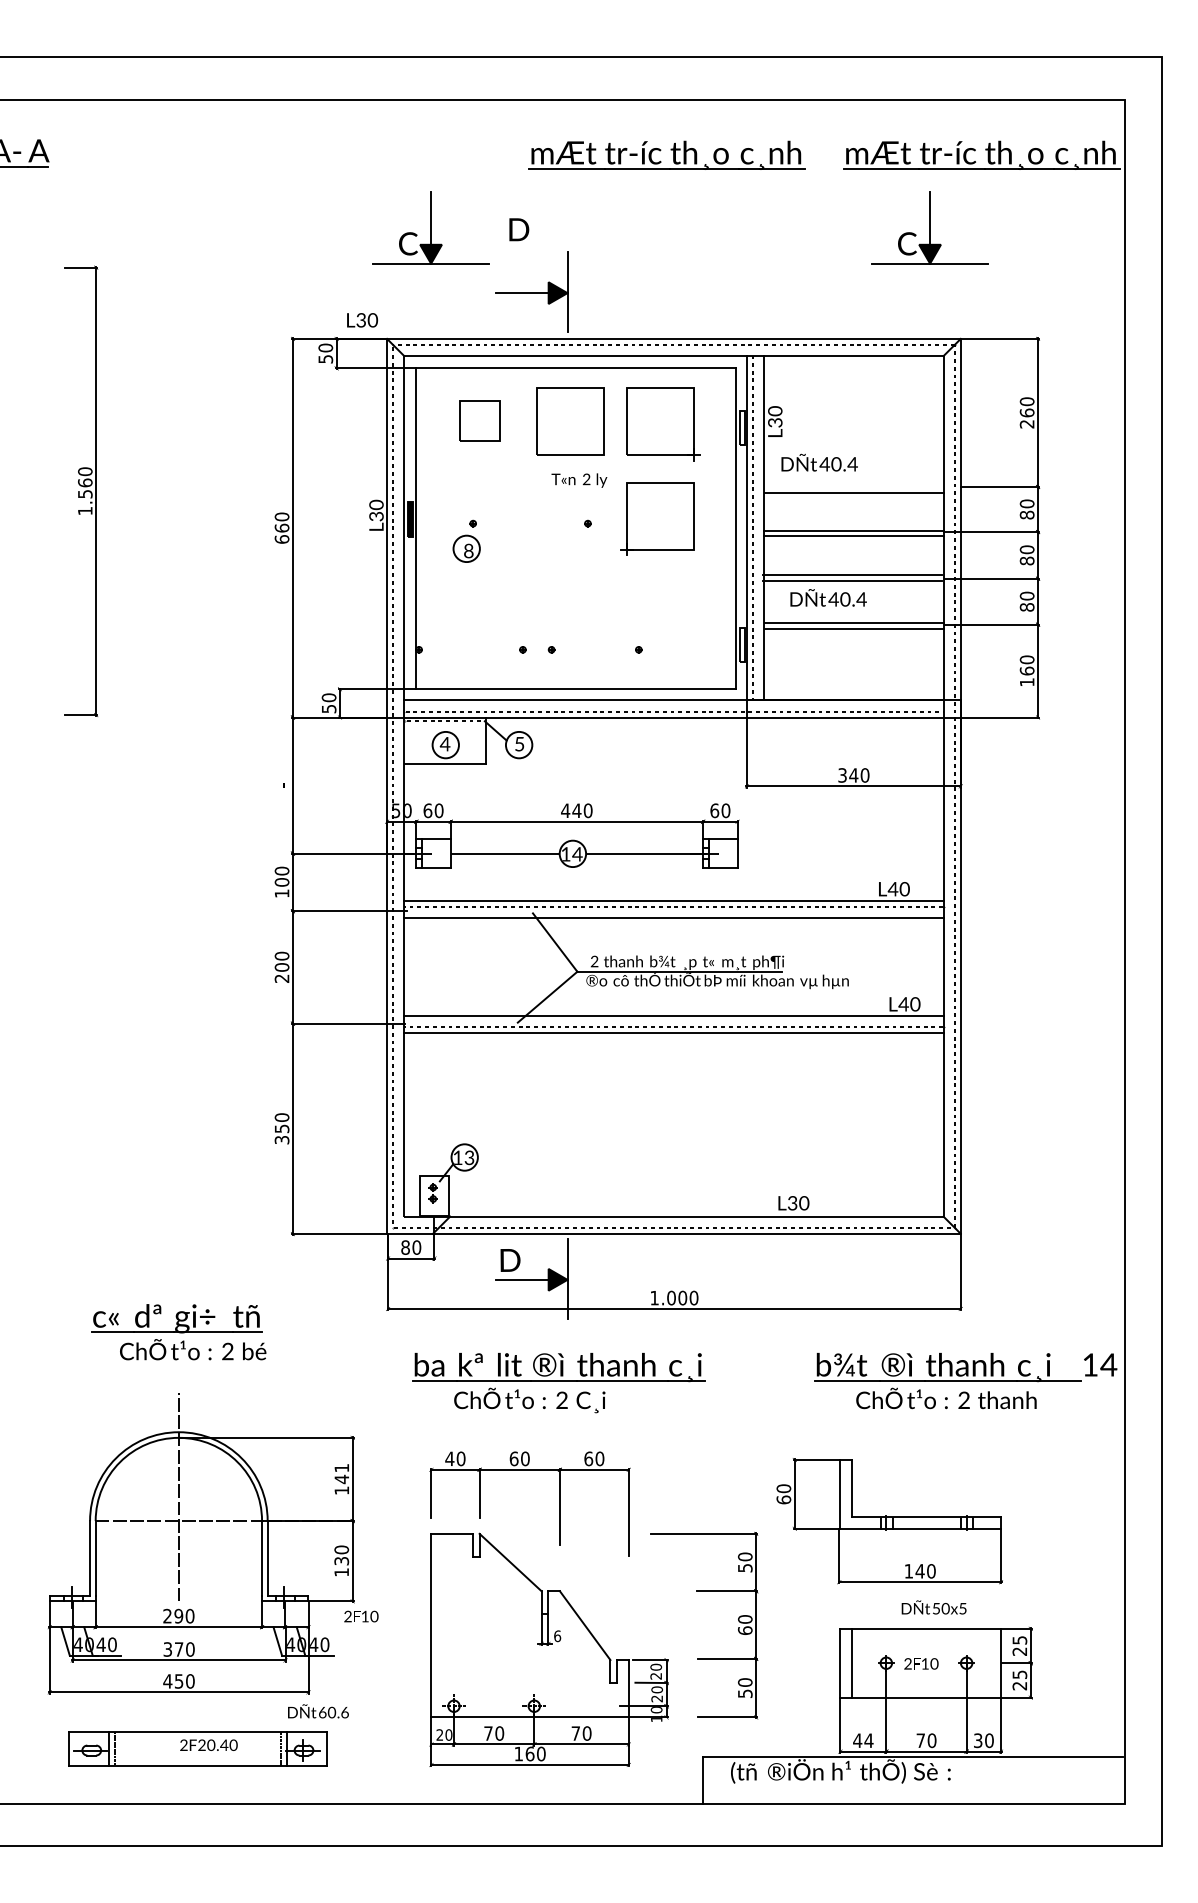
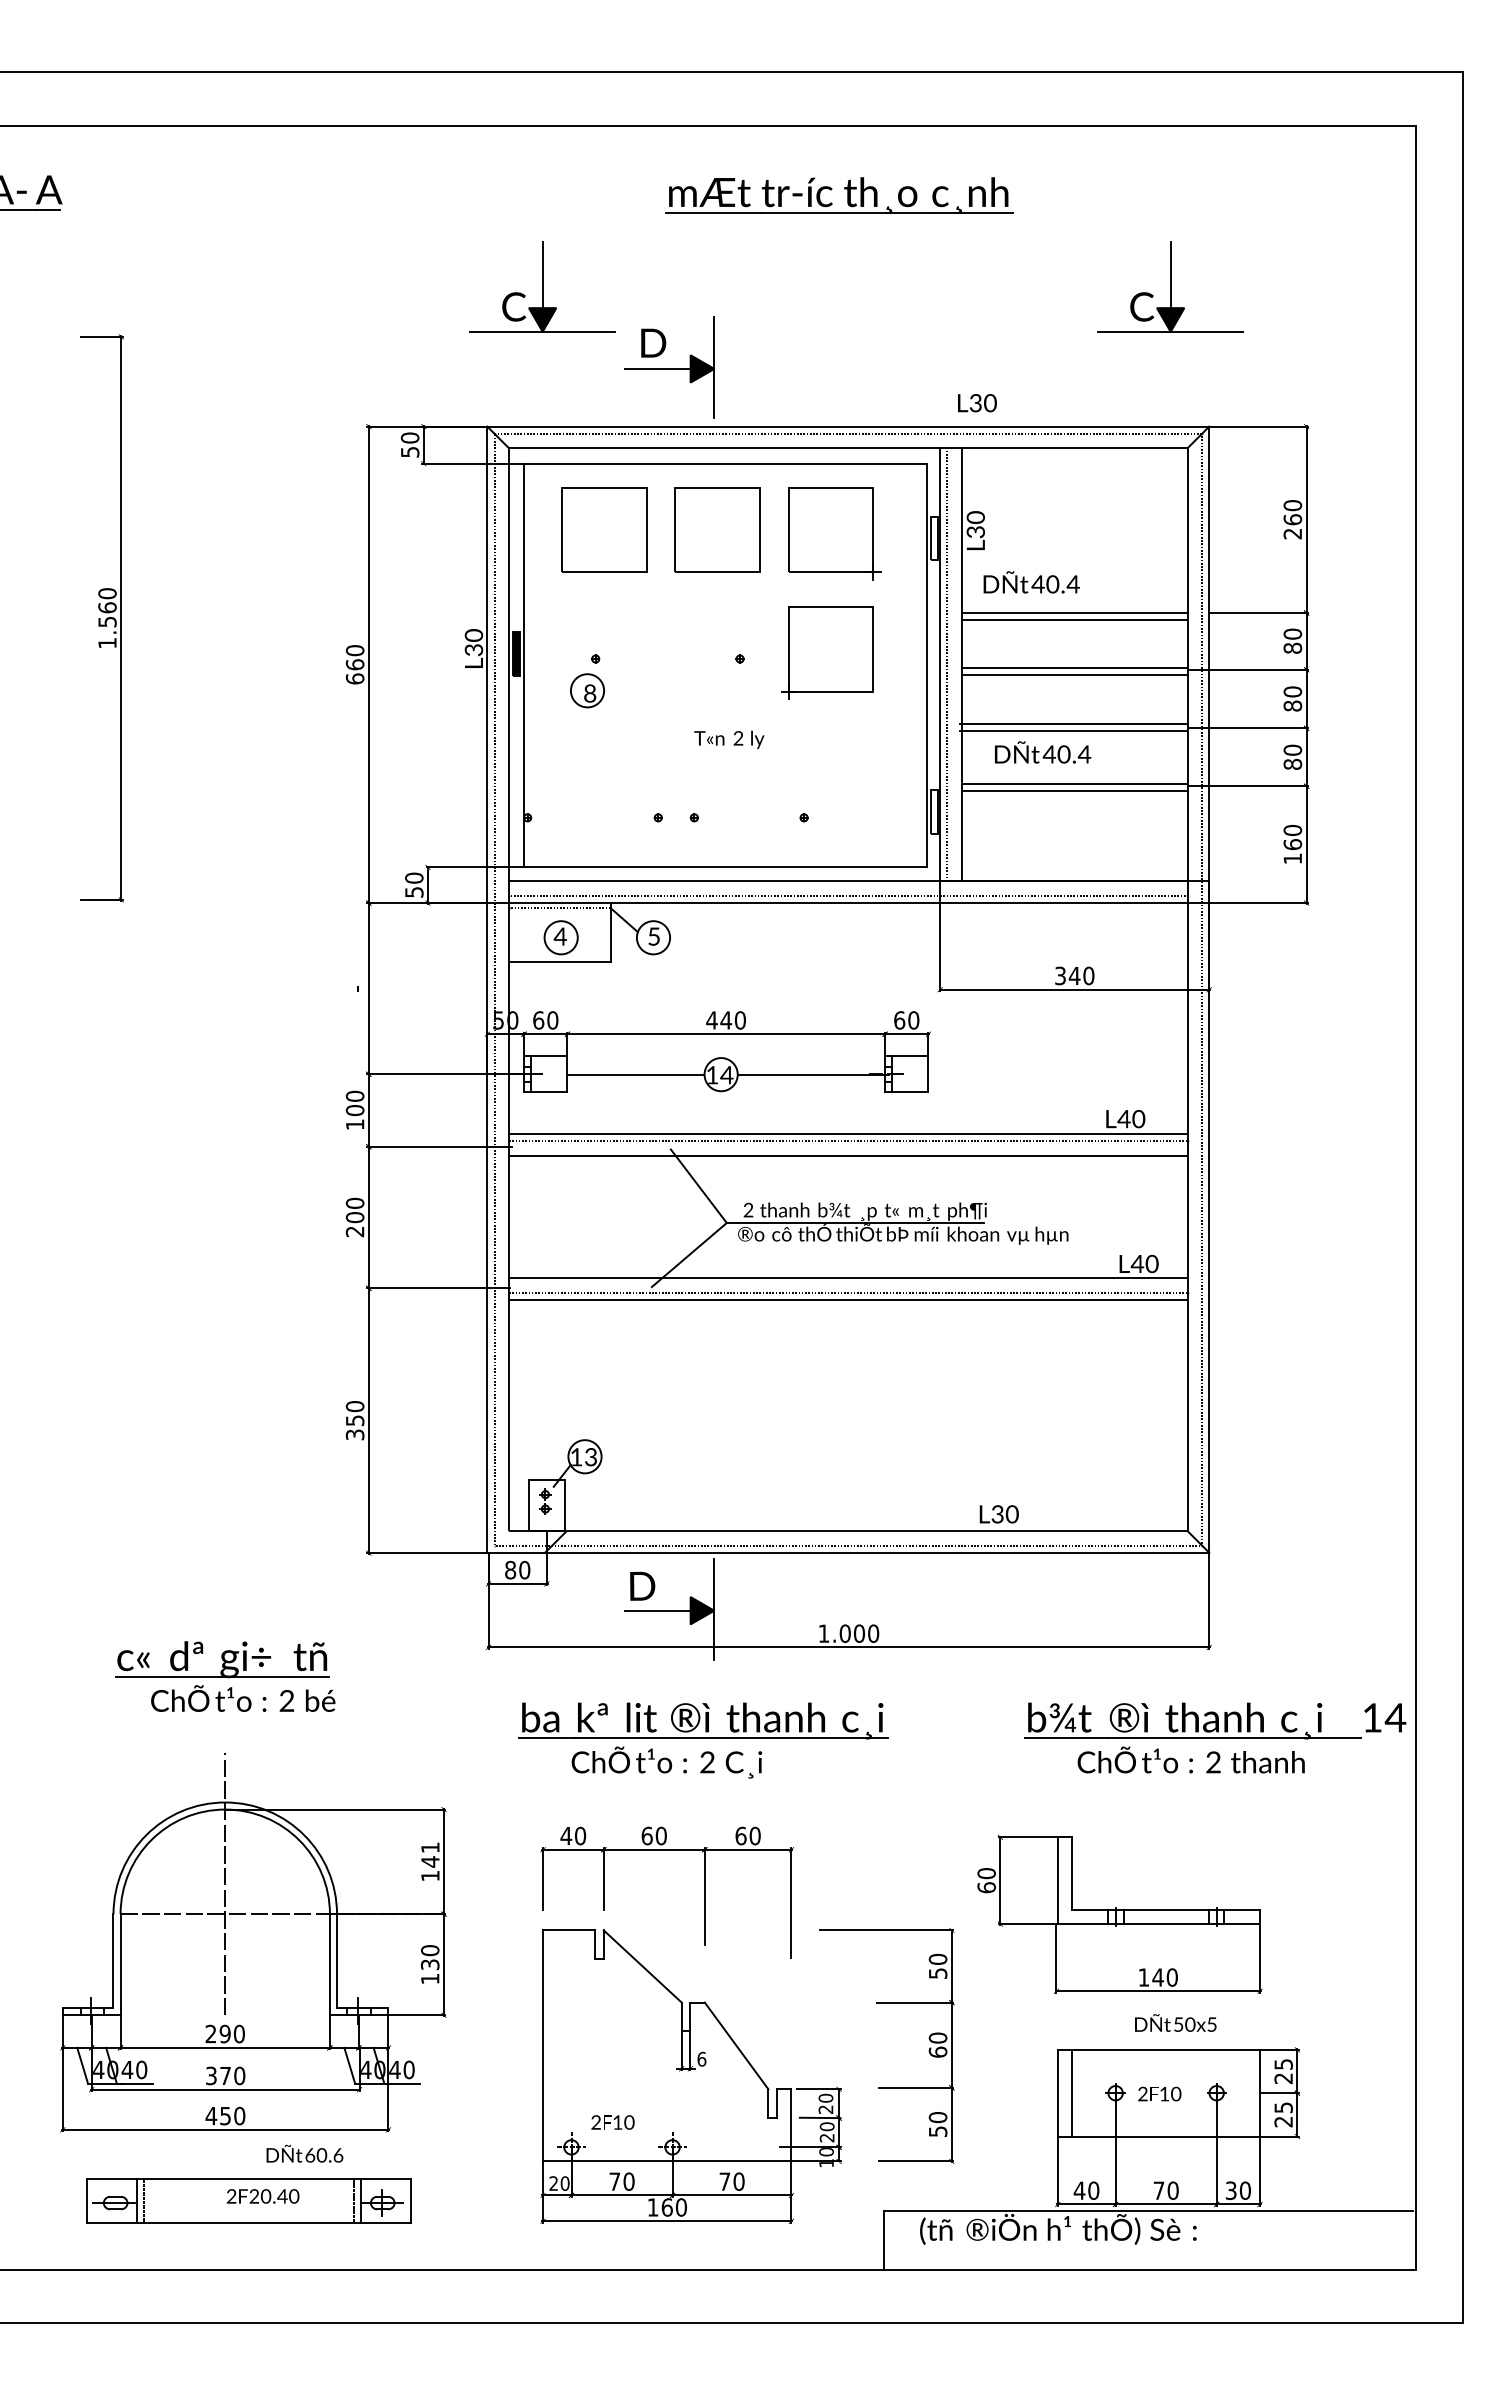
part: (985, 150) -> (1240, 189), removed
text: (519, 229) -> (653, 342), moved
text: (362, 320) -> (977, 403), moved
part: (480, 420) -> (604, 529), size x1.67
text: (579, 480) -> (729, 739), moved
line: (854, 486) -> (1075, 612), added
text: (361, 1616) -> (612, 2122), moved
text: (318, 1711) -> (304, 2153), moved
text: (868, 1740) -> (1093, 2190), 44 -> 40

